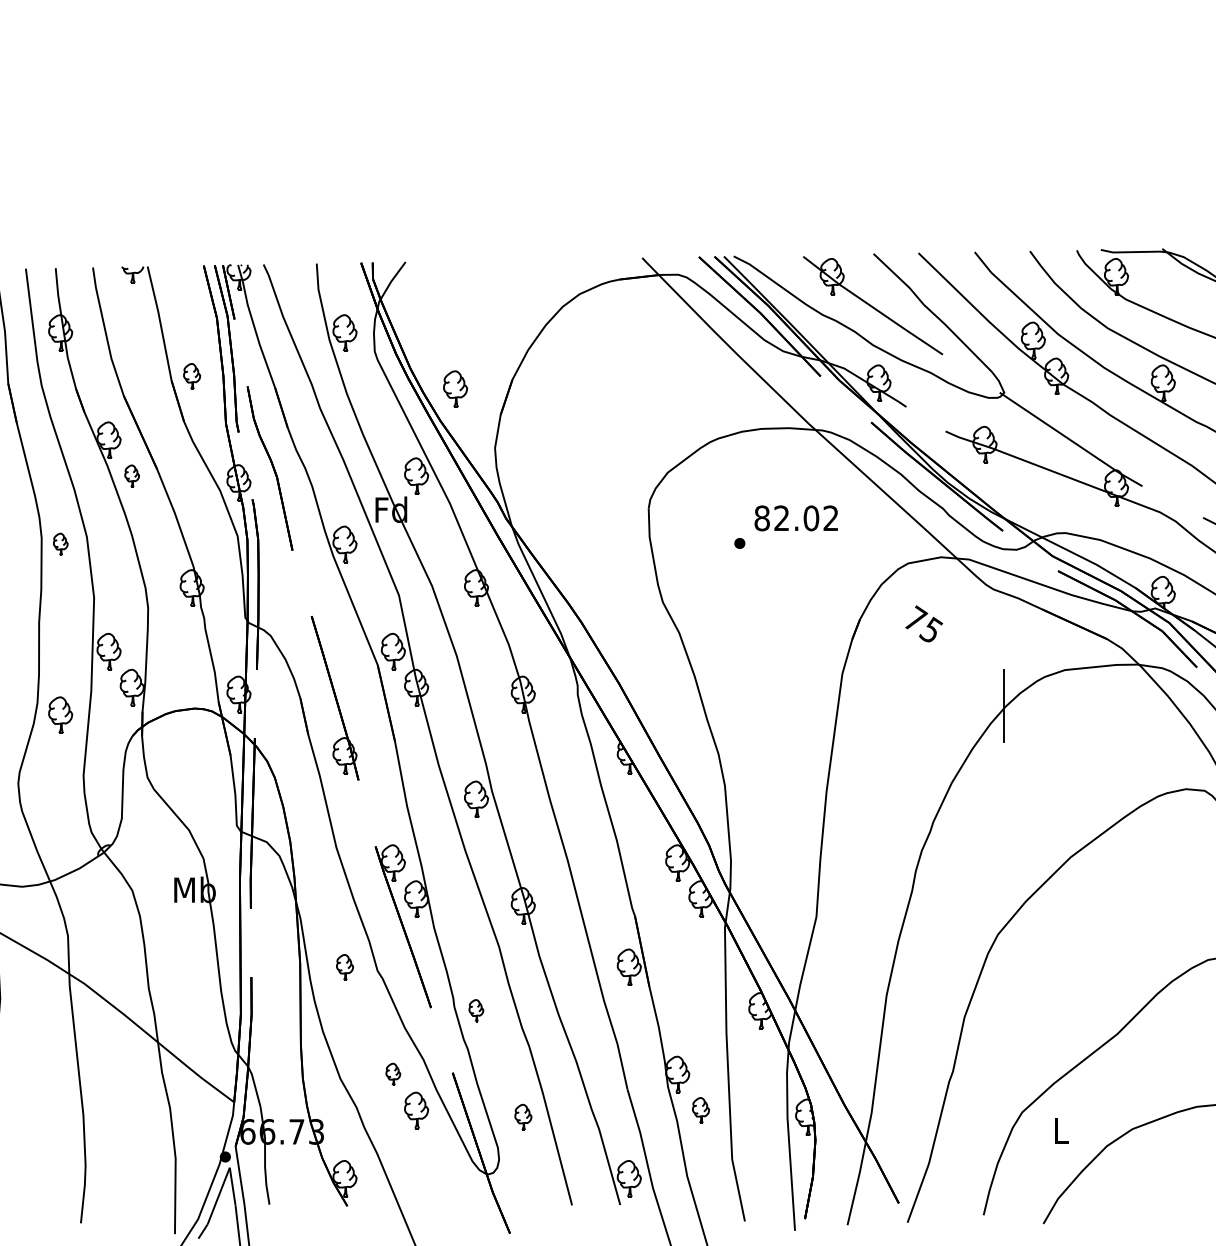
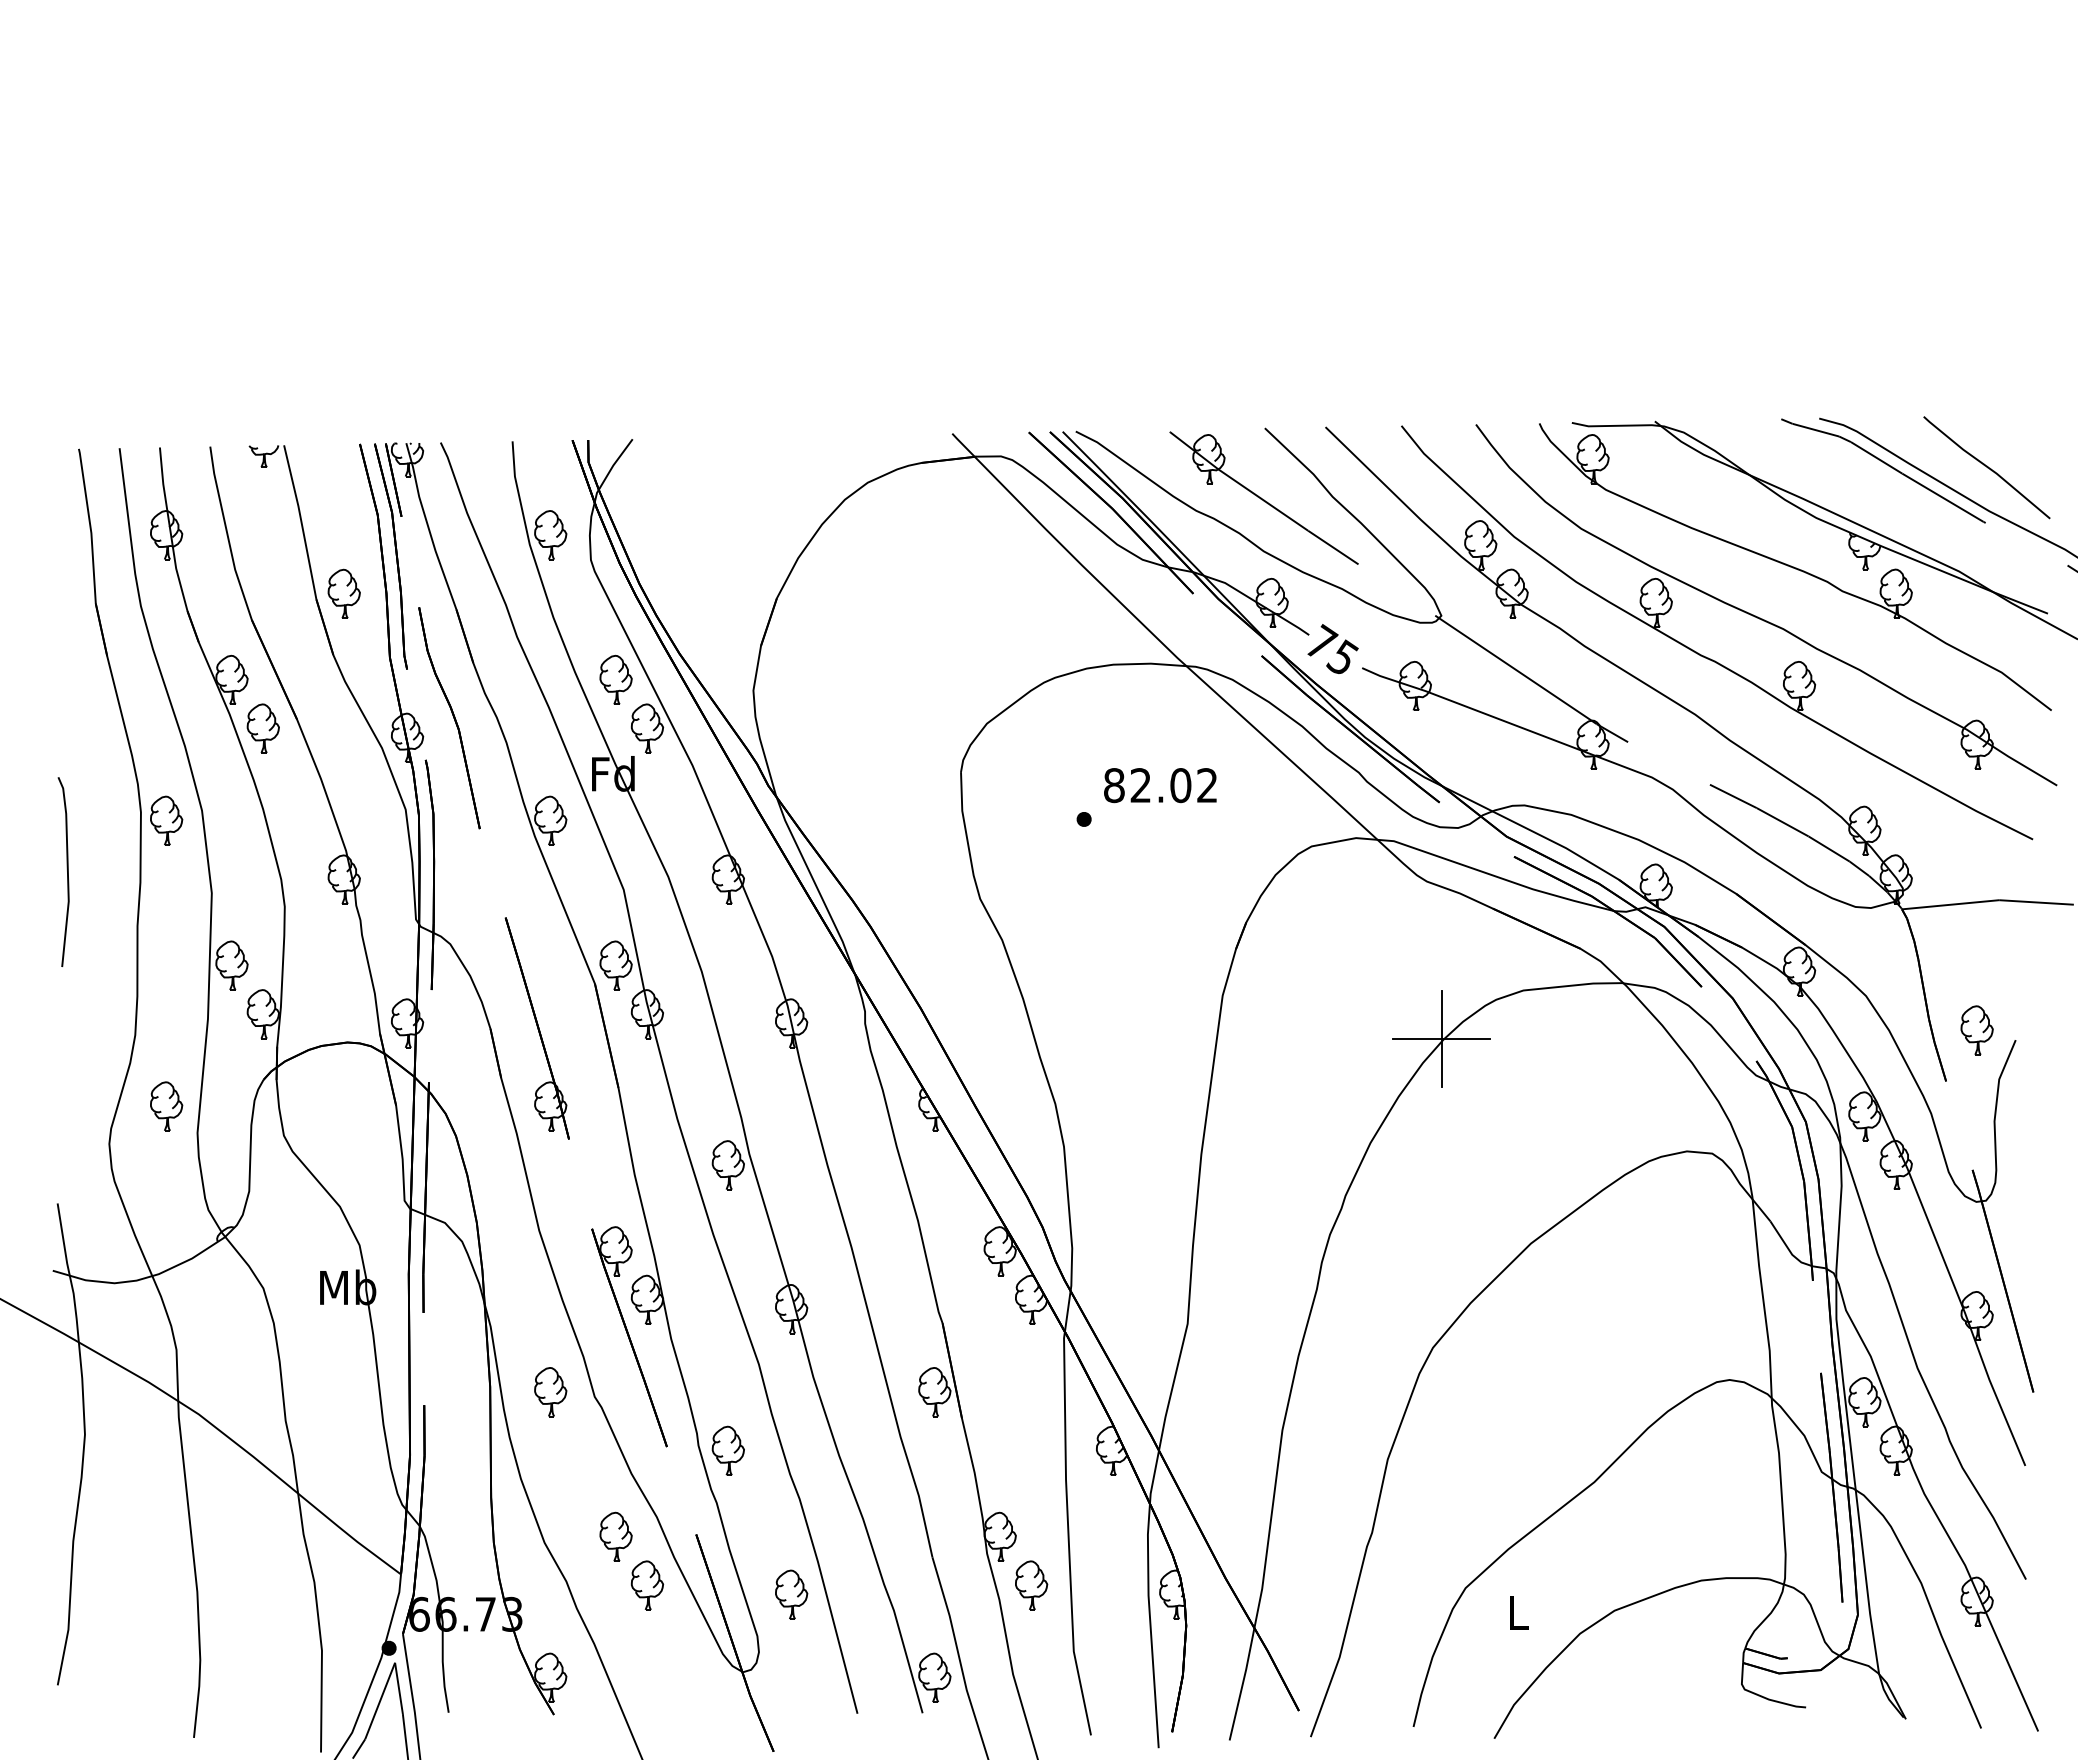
part: (191, 376) -> (343, 593), size x1.43
part: (455, 388) -> (615, 679), moved
part: (131, 476) -> (262, 728), size x1.67
part: (60, 544) -> (166, 820), size x1.67
text: (923, 623) -> (1332, 648), moved
line: (1004, 705) -> (1441, 1038), added
part: (60, 715) -> (166, 1106), moved
part: (344, 967) -> (550, 1392), size x1.43
part: (475, 1010) -> (727, 1450), size x1.67
part: (392, 1074) -> (615, 1536), size x1.67
part: (700, 1110) -> (1031, 1585), size x1.43
part: (523, 1117) -> (791, 1594), size x1.43

